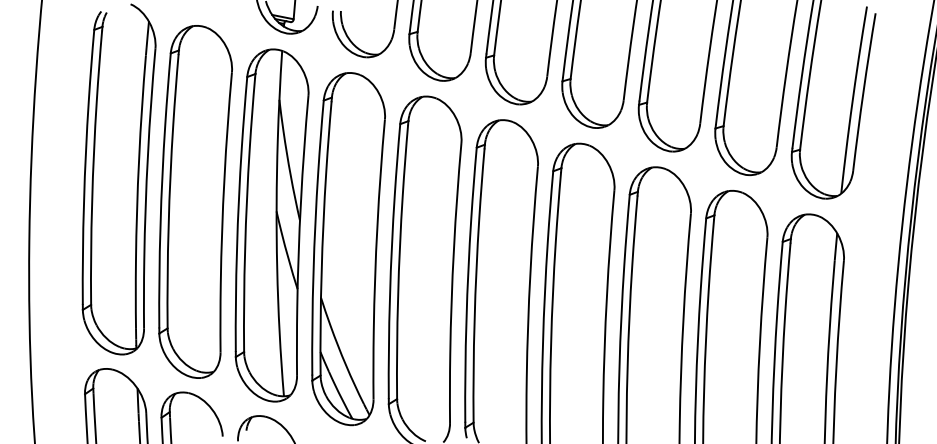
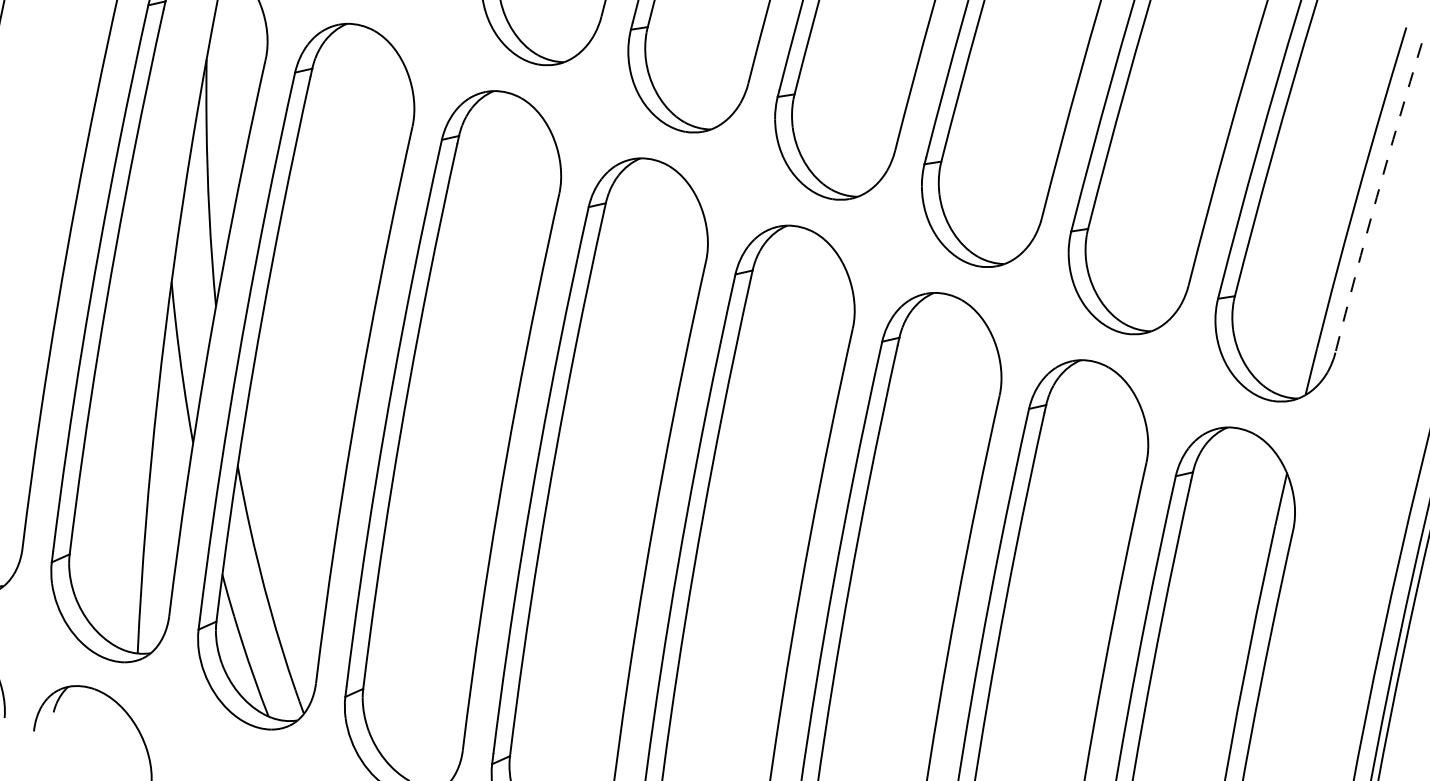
arc: (863, 91) -> (1376, 196), solid -> dashed

